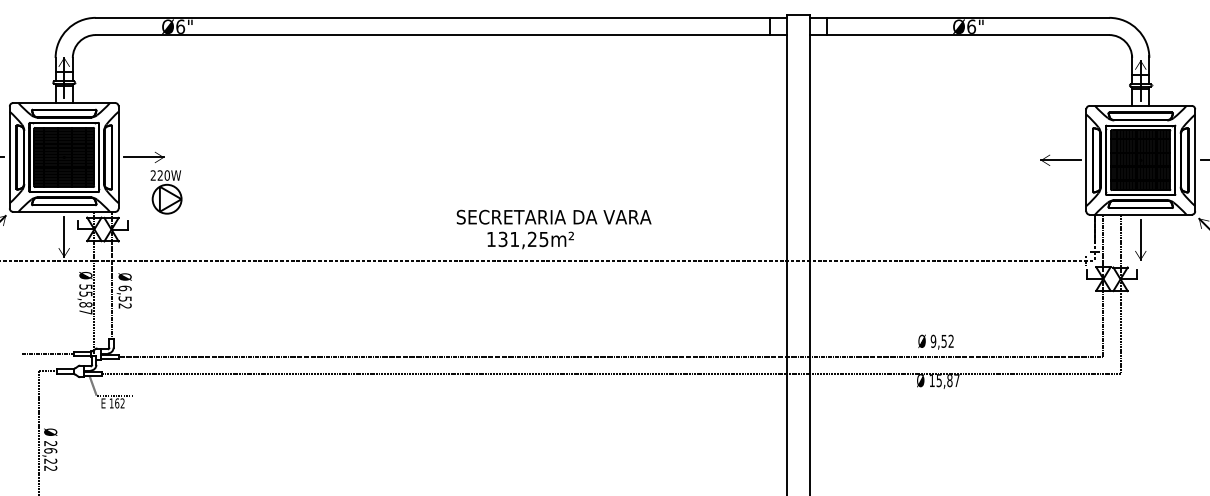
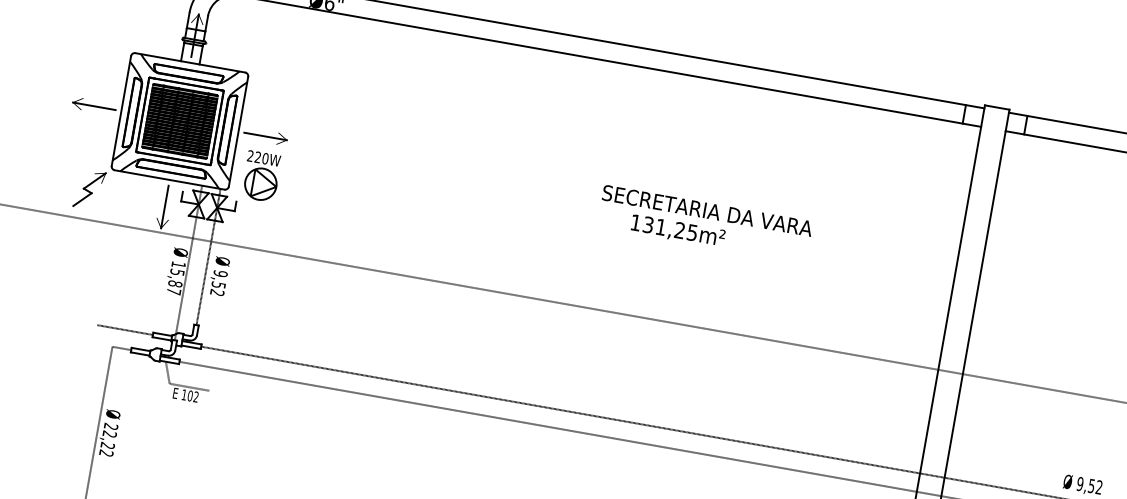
part: (166, 192) -> (261, 176), moved
text: (553, 229) -> (704, 223), moved
text: (85, 286) -> (178, 264), 55,87 -> 15,87
text: (124, 288) -> (219, 273), 6,52 -> 9,52
text: (117, 402) -> (190, 395), 162 -> 102
text: (50, 450) -> (109, 434), 26,22 -> 22,22

